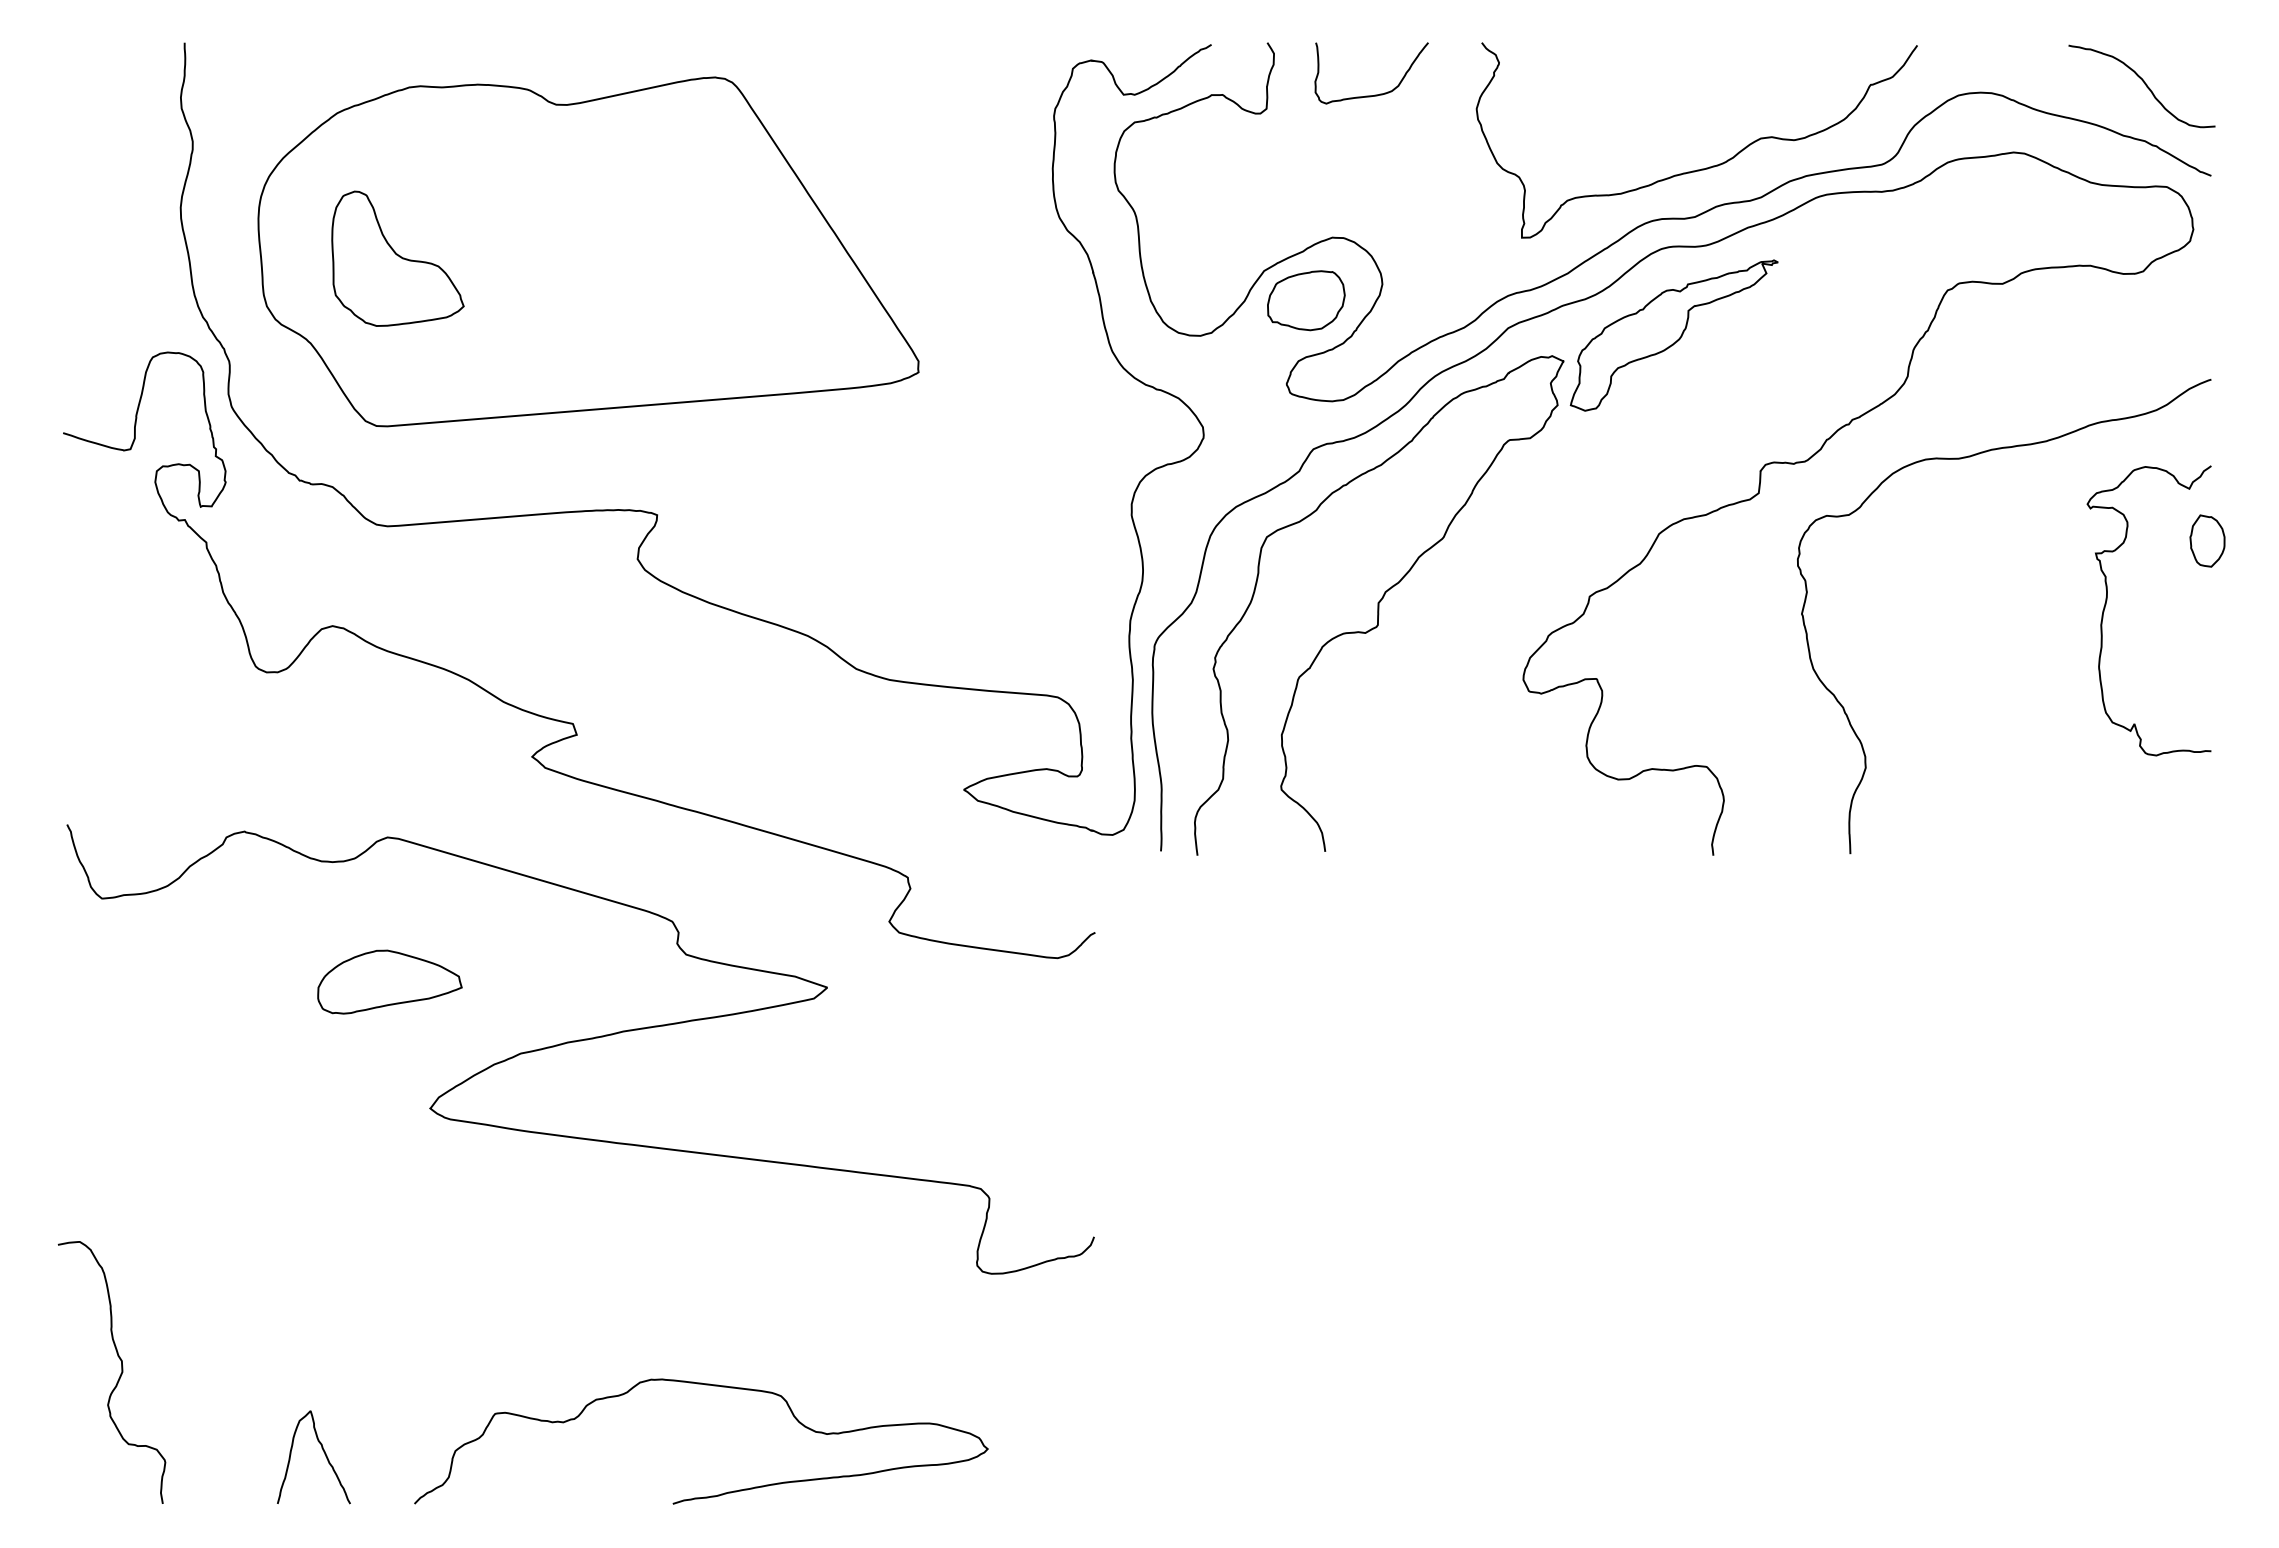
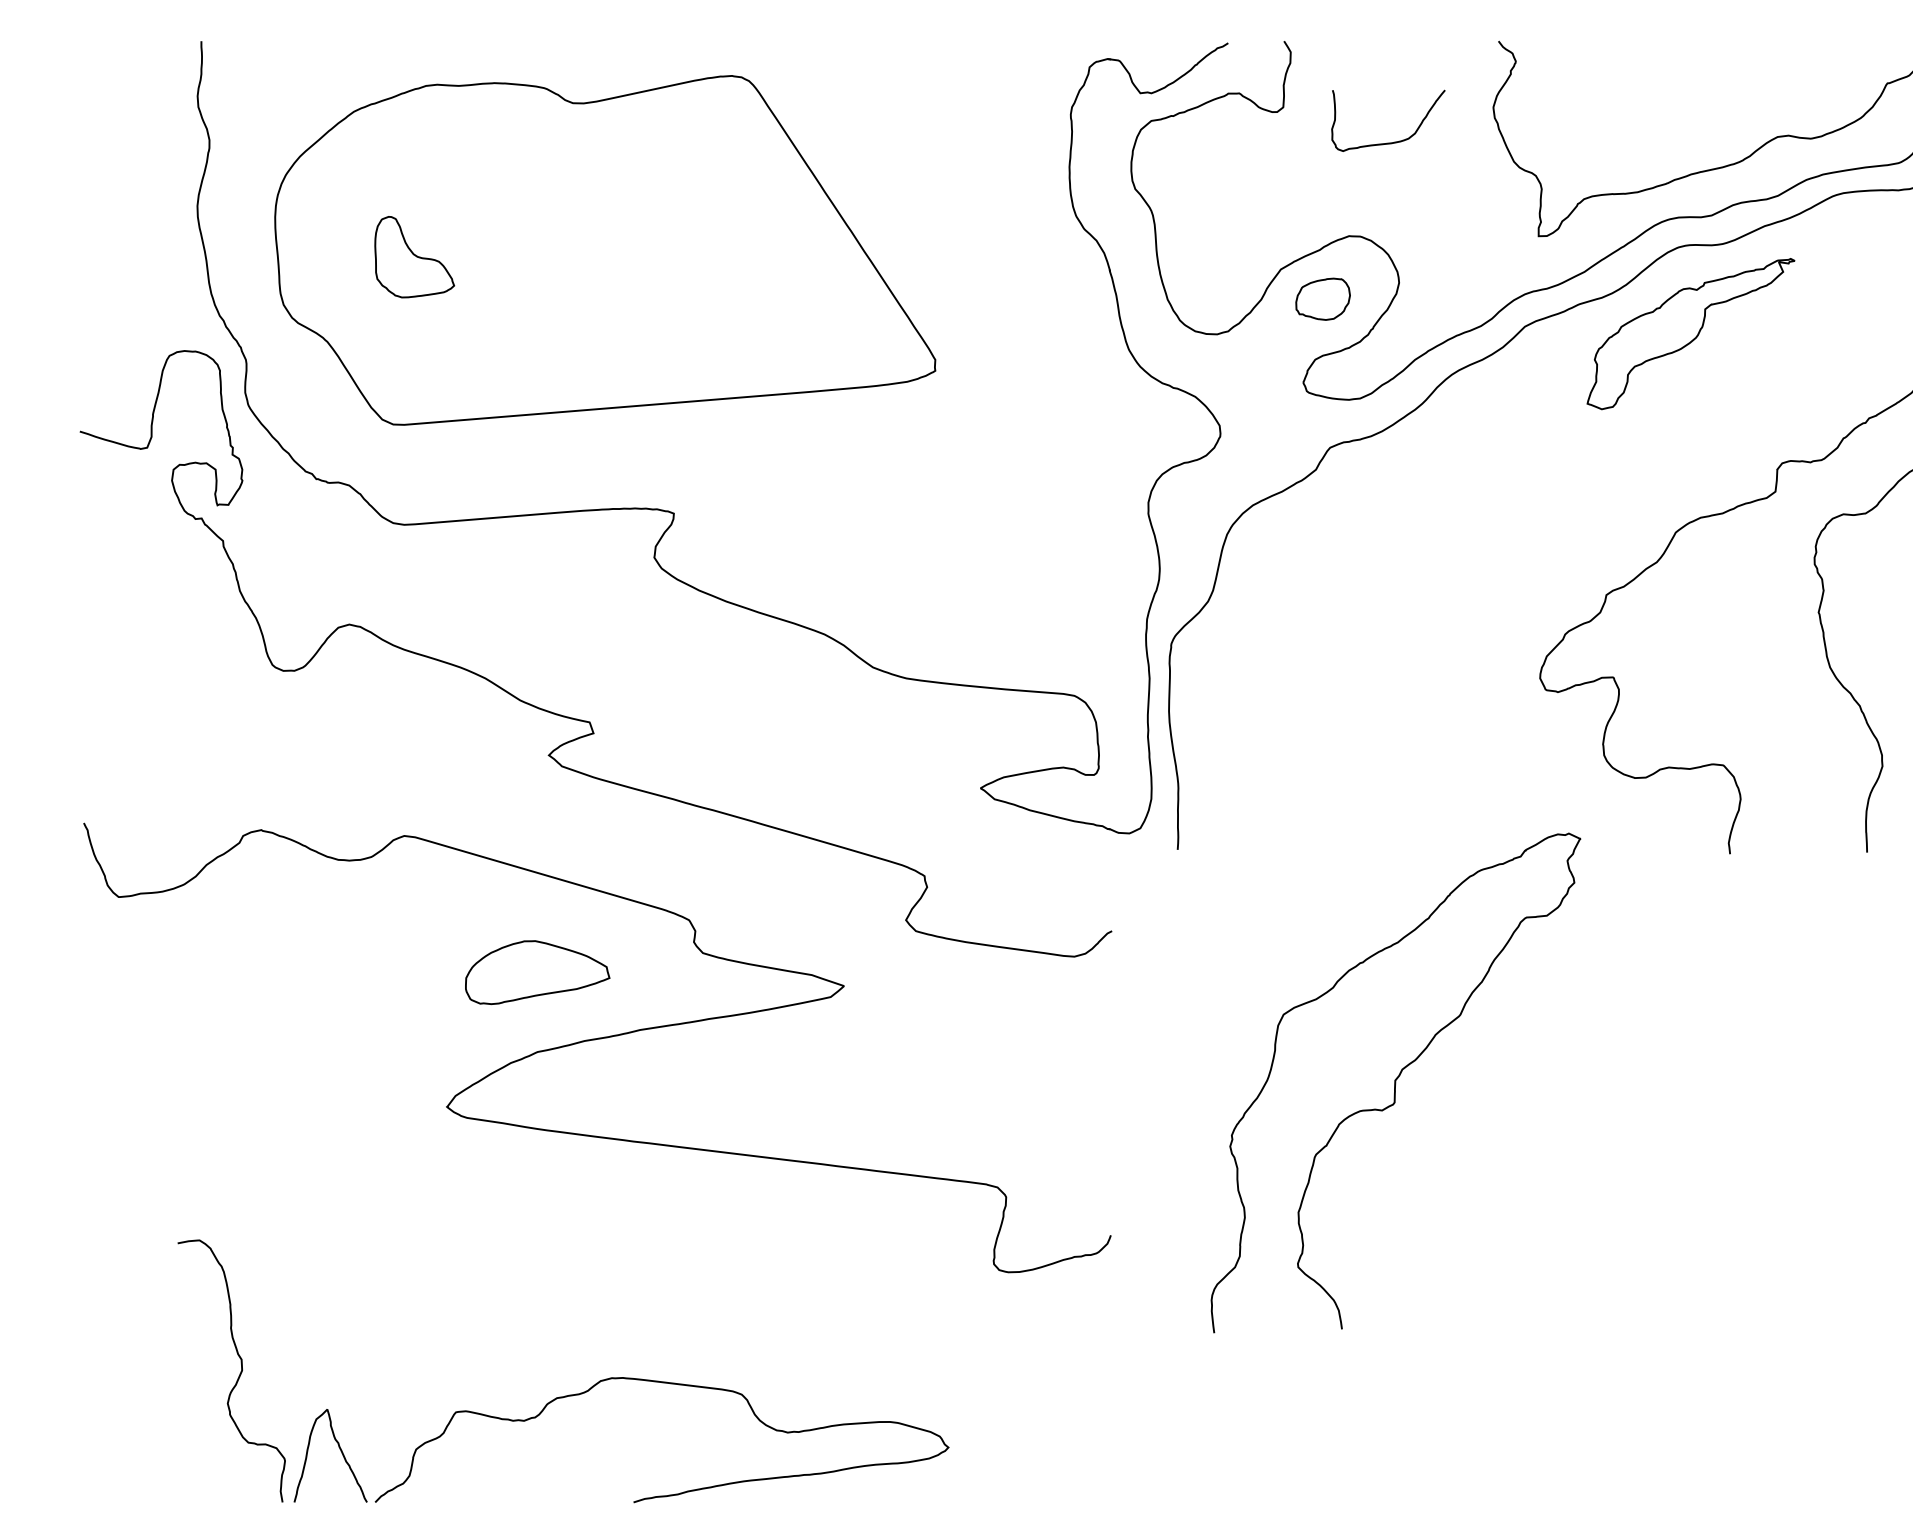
curve: (1374, 94) -> (1391, 141), moved
part: (397, 258) -> (414, 256), size x0.6
part: (1306, 300) -> (1323, 298), size x0.7
curve: (1379, 605) -> (1396, 1082), moved
part: (389, 981) -> (537, 971), moved
curve: (119, 1375) -> (239, 1373), moved
curve: (711, 1495) -> (672, 1493), moved

